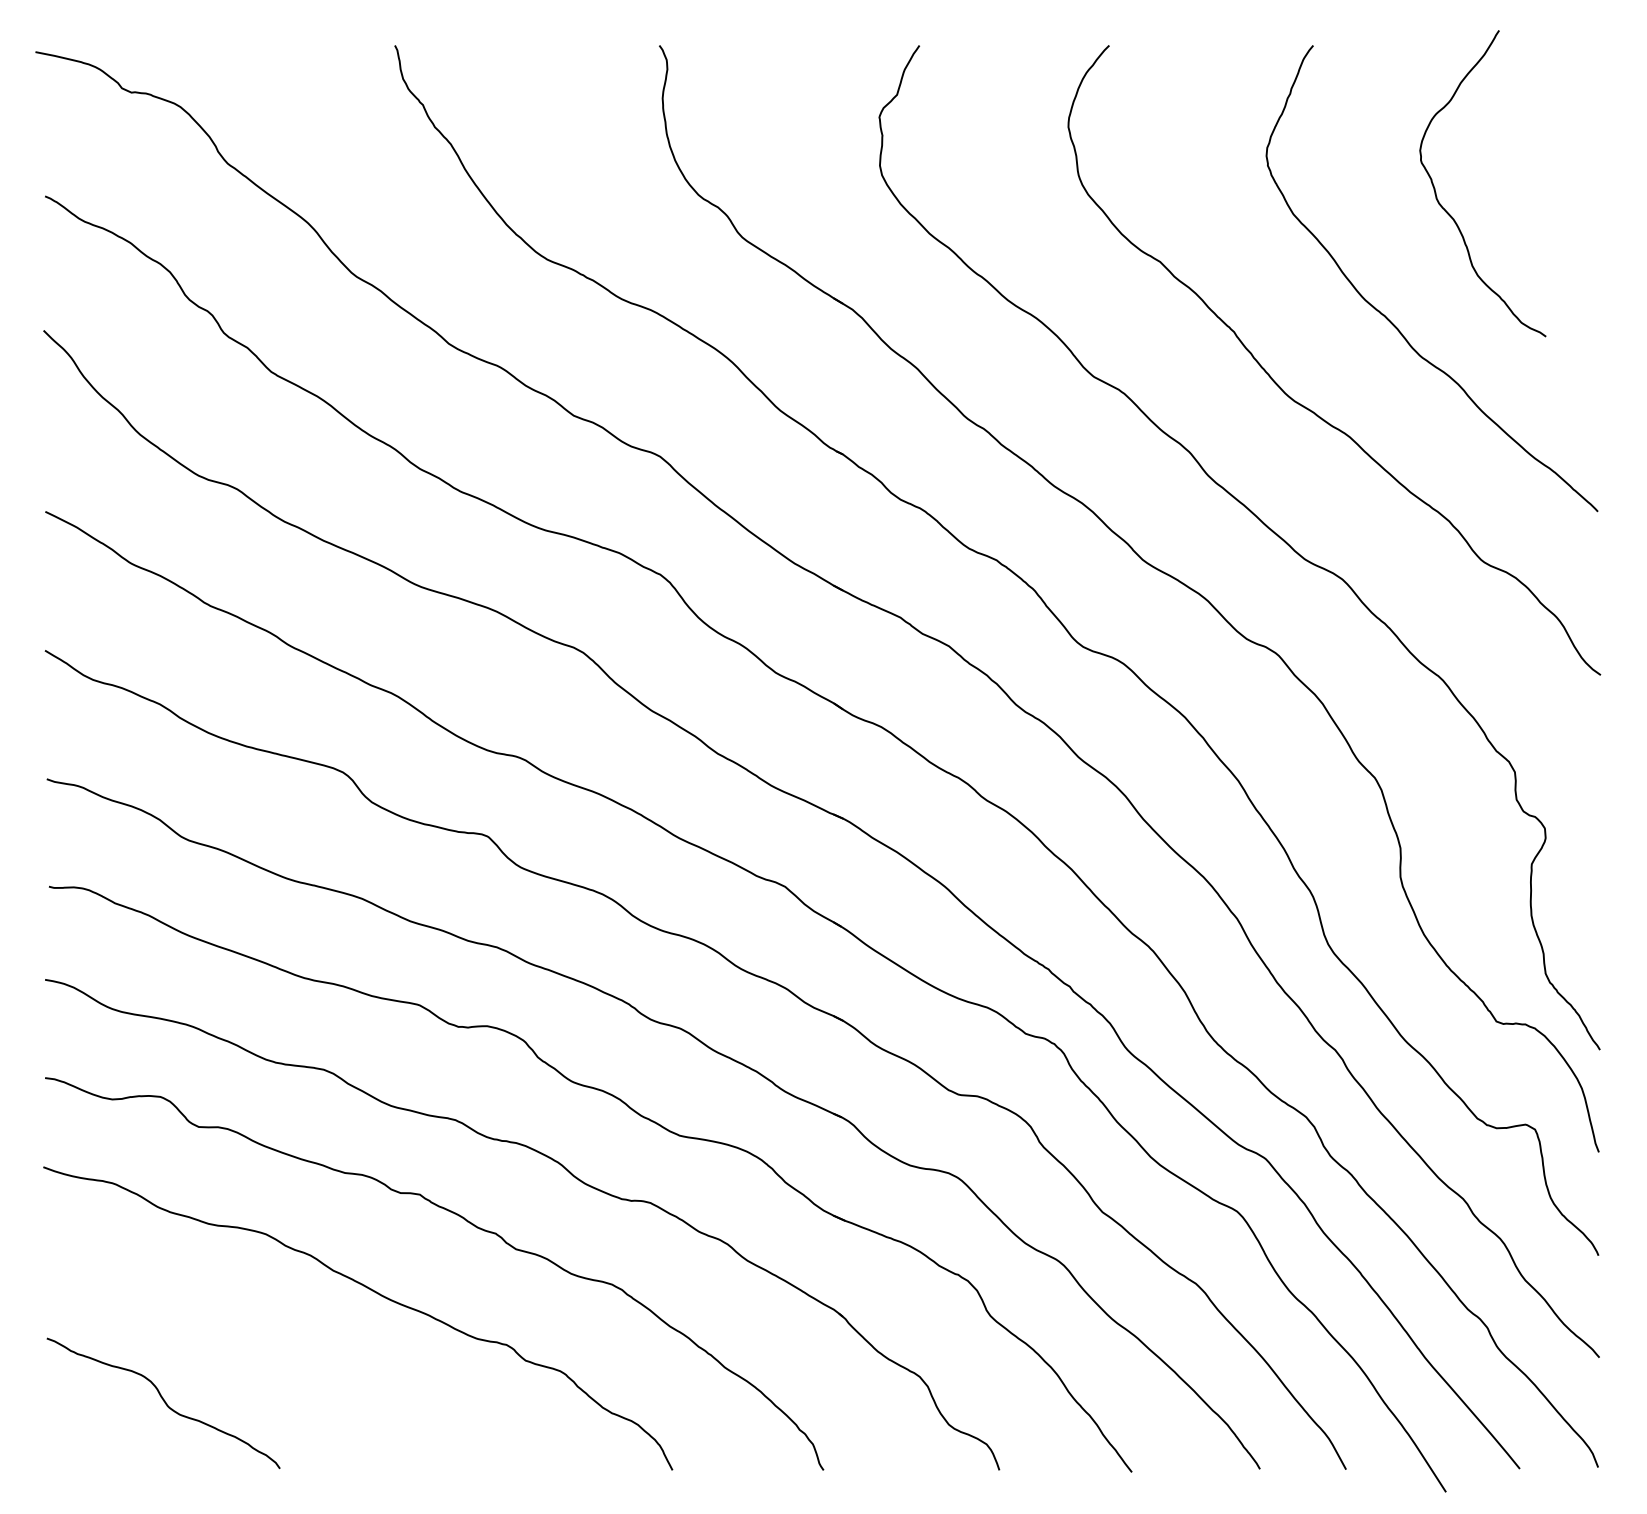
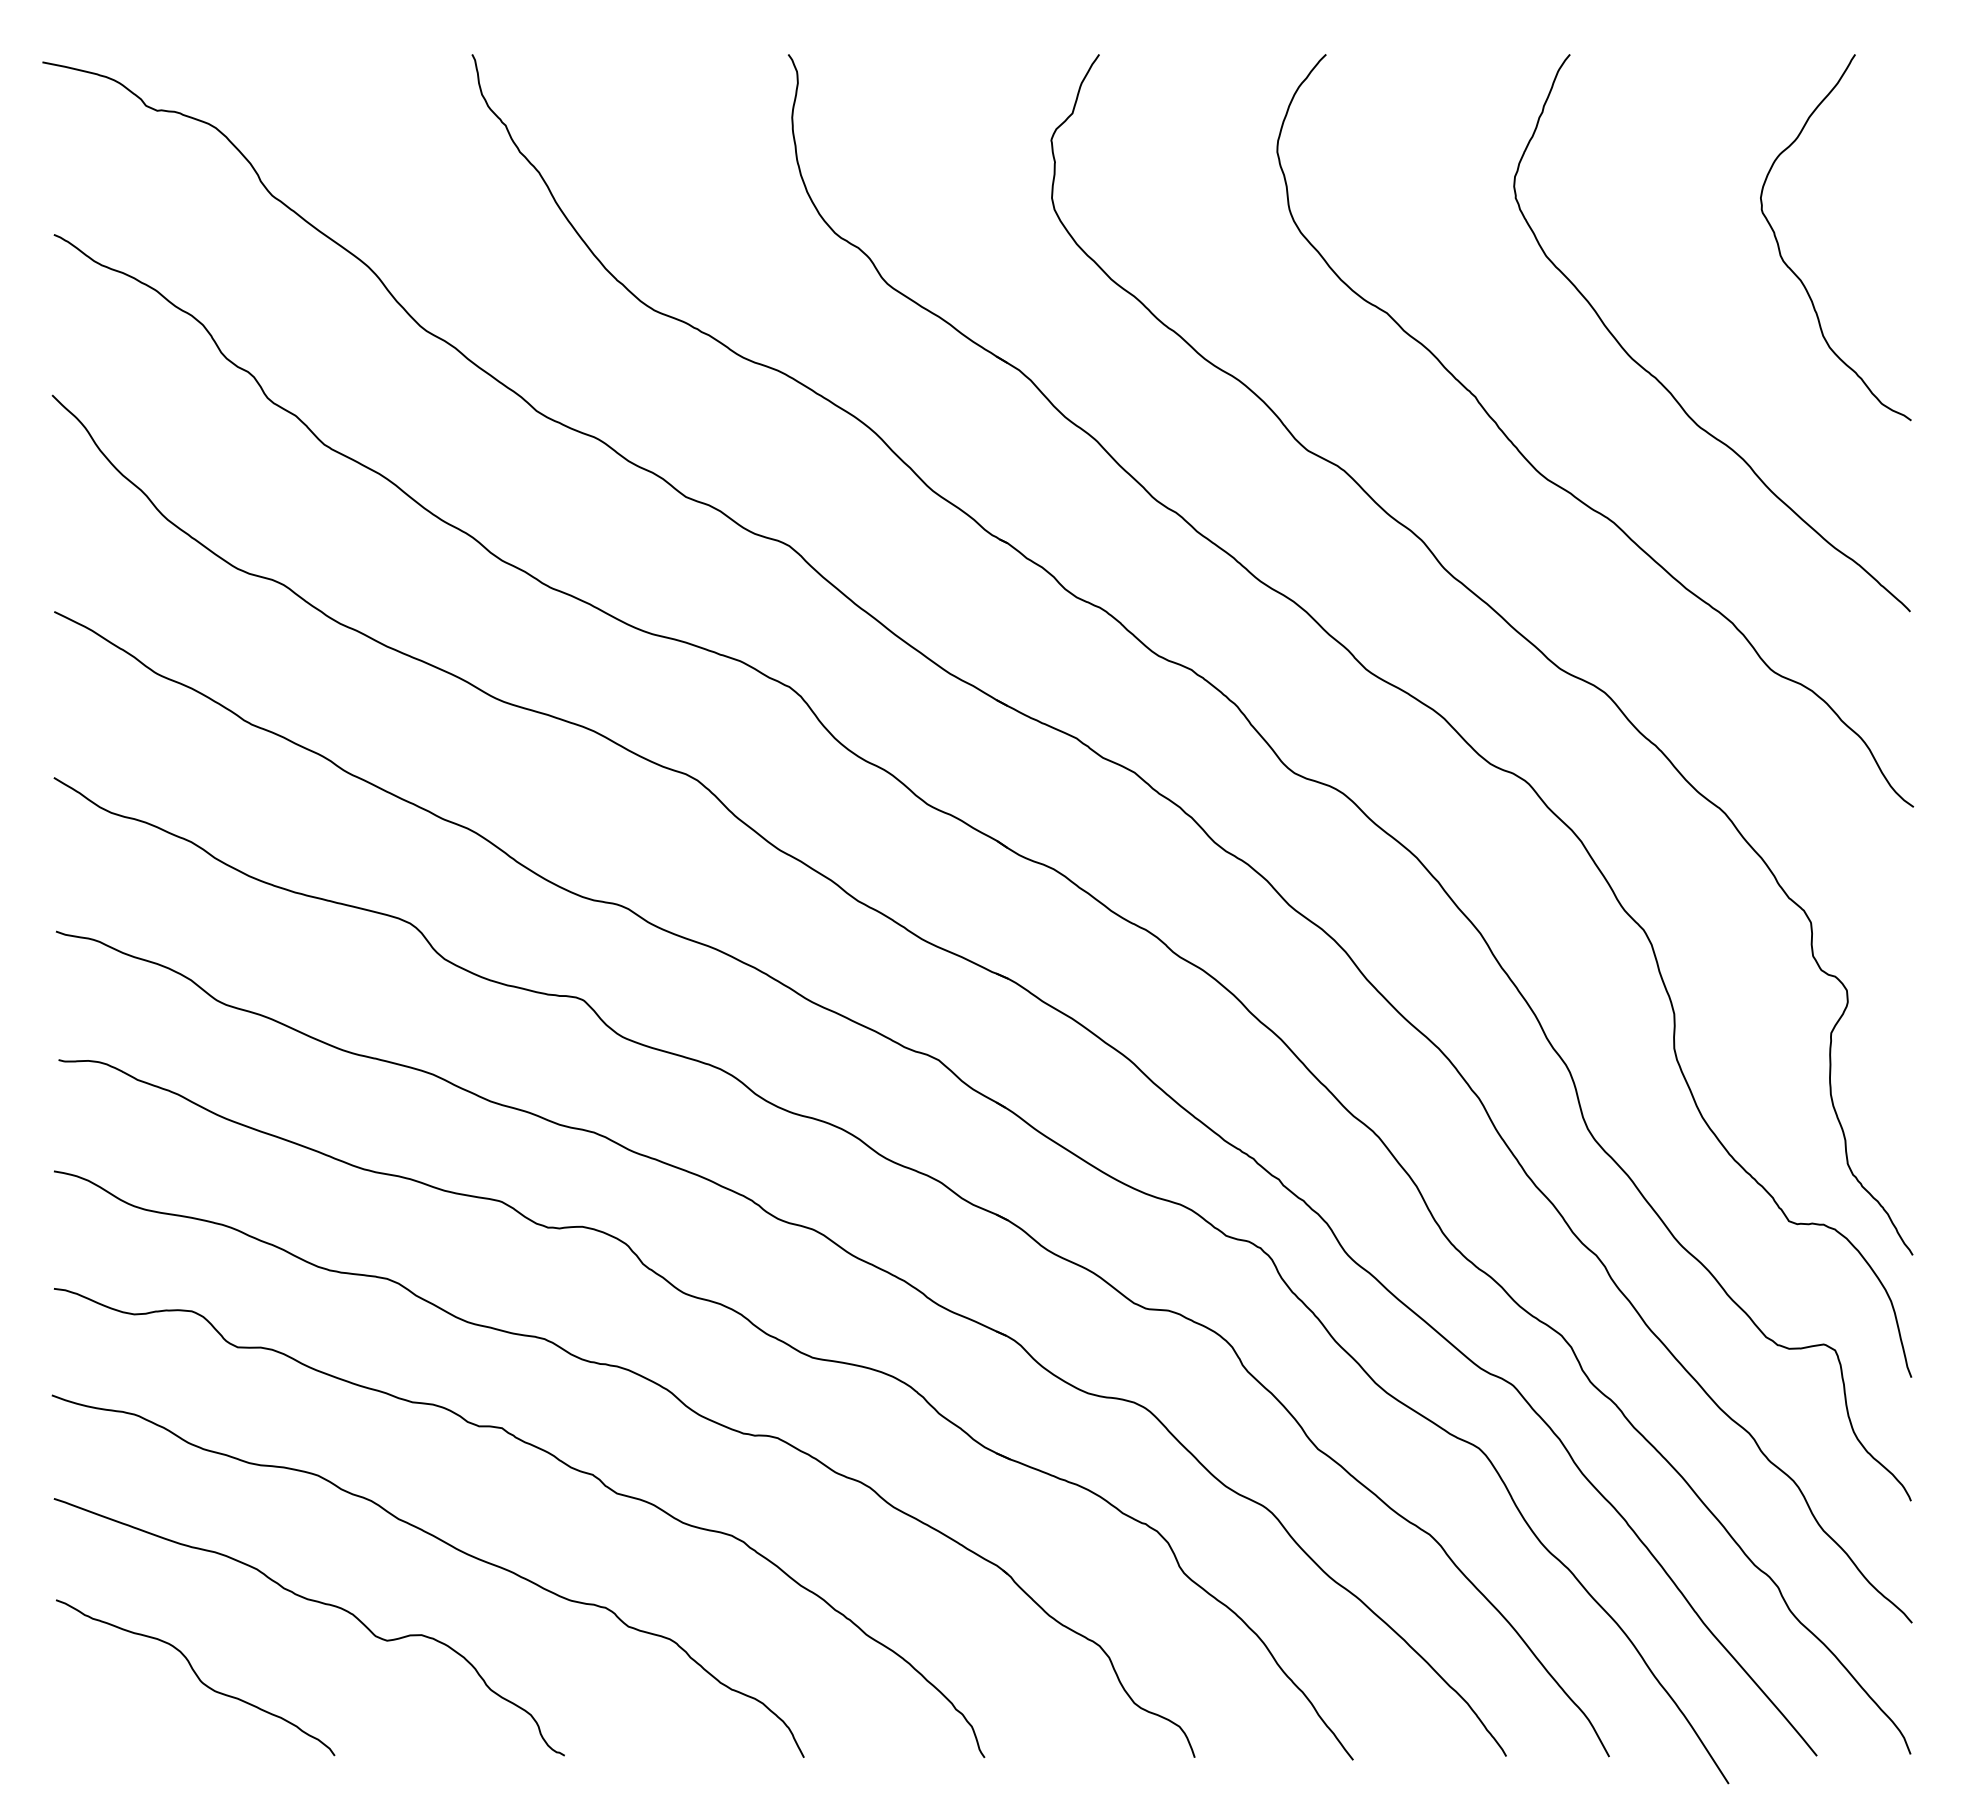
curve: (1446, 210) -> (1792, 269), moved
curve: (263, 1340) -> (315, 1602), added

